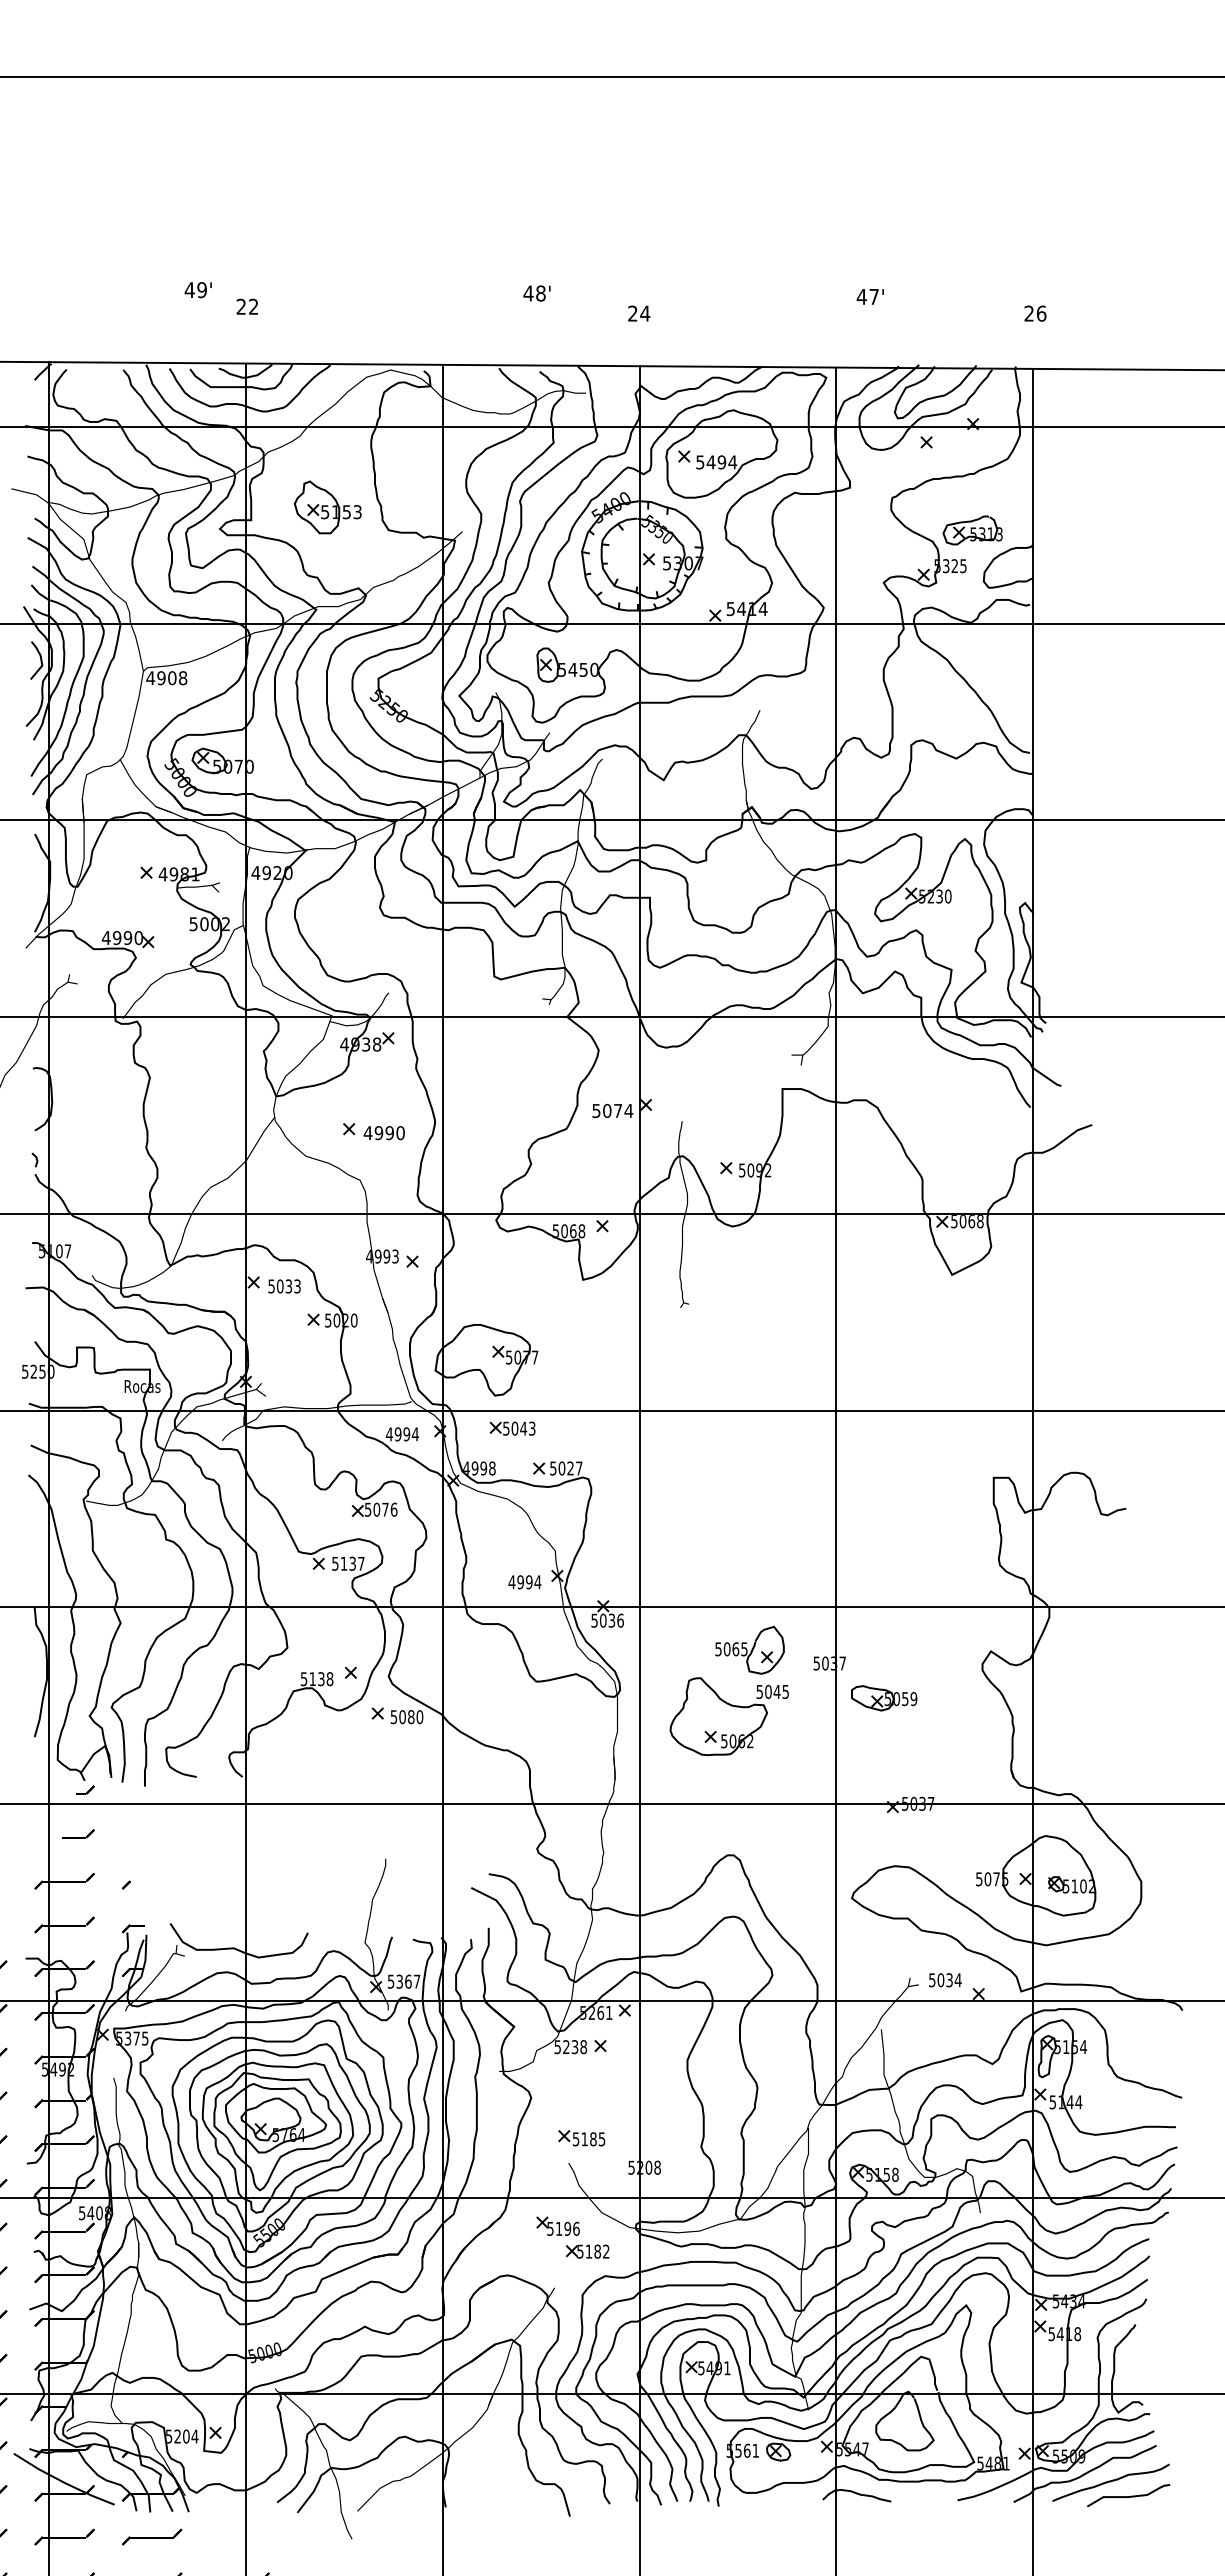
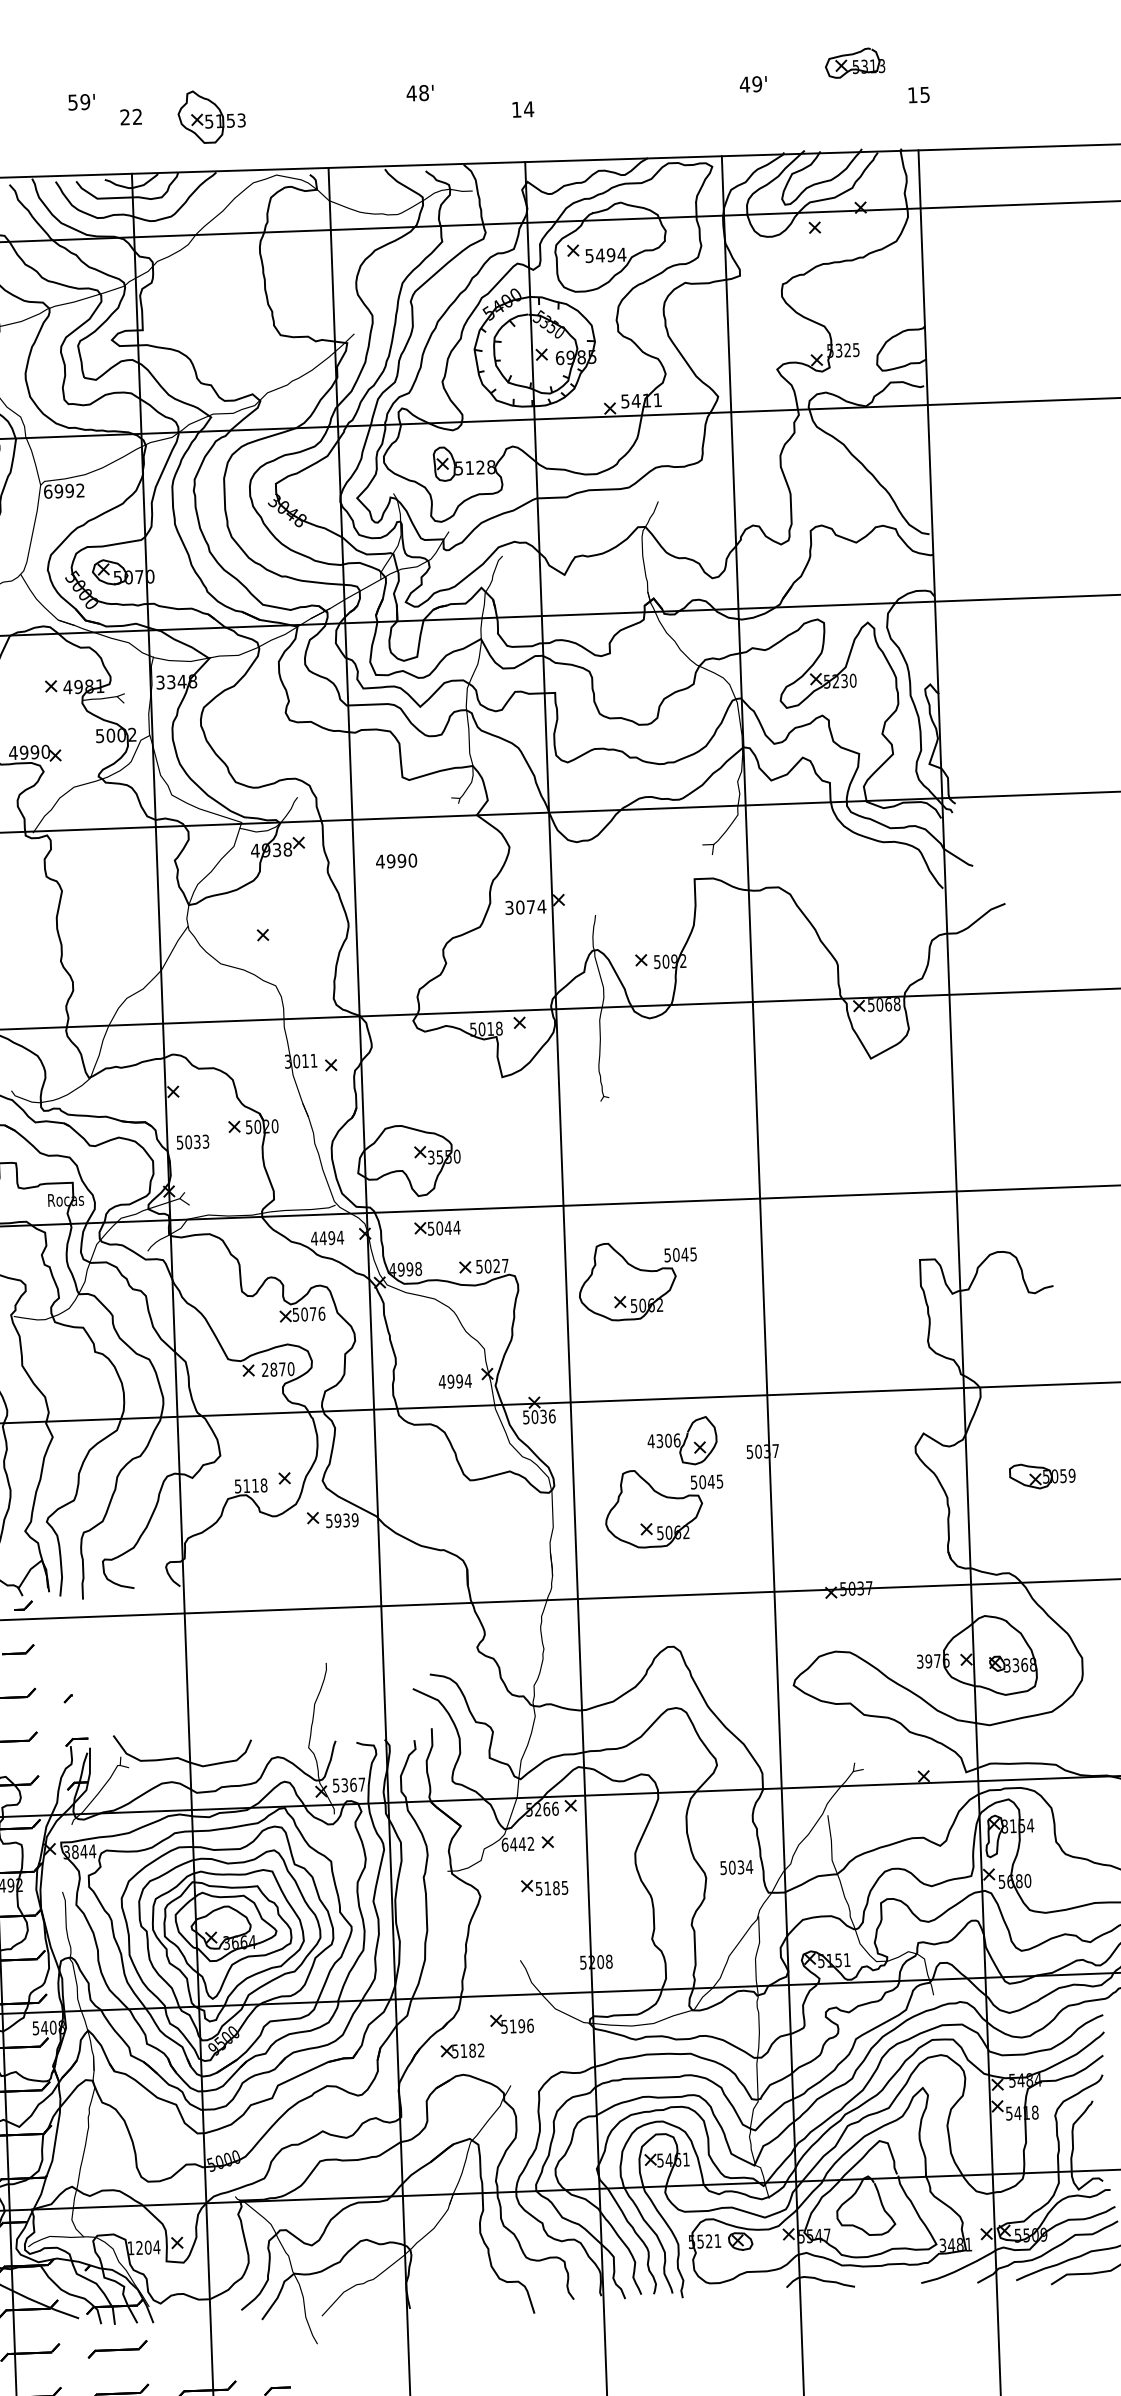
text: (189, 290) -> (72, 102), 49' -> 59'
text: (874, 296) -> (757, 83), 47' -> 49'
text: (632, 313) -> (516, 109), 24 -> 14
text: (1035, 313) -> (919, 94), 26 -> 15
part: (327, 507) -> (211, 116), moved
part: (972, 530) -> (854, 63), moved
text: (683, 563) -> (576, 357), 5307 -> 6985
text: (762, 608) -> (657, 399), 5414 -> 5411
text: (583, 669) -> (480, 467), 5450 -> 5128
text: (166, 678) -> (63, 491), 4908 -> 6992
text: (391, 705) -> (289, 510), 5250 -> 3048
text: (271, 872) -> (176, 681), 4920 -> 3348
text: (596, 1110) -> (509, 907), 5074 -> 3074
text: (383, 1133) -> (395, 861), moved
text: (573, 1231) -> (490, 1029), 5068 -> 5018
text: (382, 1256) -> (301, 1061), 4993 -> 3011
text: (284, 1286) -> (192, 1142), moved
text: (522, 1357) -> (444, 1156), 5077 -> 3550
text: (531, 1428) -> (456, 1227), 5043 -> 5044
text: (397, 1434) -> (322, 1238), 4994 -> 4494
part: (710, 1488) -> (637, 1281), added
text: (348, 1563) -> (278, 1369), 5137 -> 2870
text: (731, 1649) -> (664, 1441), 5065 -> 4306
text: (321, 1679) -> (255, 1486), 5138 -> 5118
part: (884, 1698) -> (1042, 1476), moved
text: (411, 1717) -> (346, 1520), 5080 -> 5939
text: (992, 1879) -> (933, 1661), 5075 -> 3976
text: (1079, 1886) -> (1020, 1665), 5102 -> 3368
text: (945, 1980) -> (736, 1867), moved
text: (609, 2012) -> (555, 1808), 5261 -> 5266
text: (132, 2038) -> (79, 1851), 5375 -> 3844
text: (570, 2047) -> (517, 1844), 5238 -> 6442
text: (1057, 2047) -> (1004, 1826), 5154 -> 8154
text: (1070, 2102) -> (1019, 1881), 5144 -> 5680
text: (280, 2134) -> (231, 1942), 5764 -> 3664
part: (581, 2138) -> (544, 1887), moved
text: (895, 2174) -> (847, 1959), 5158 -> 5151
text: (258, 2240) -> (213, 2049), 5500 -> 9500
part: (587, 2251) -> (462, 2050), moved
text: (1073, 2301) -> (1029, 2080), 5434 -> 5484
text: (718, 2368) -> (677, 2160), 5491 -> 5461
text: (169, 2436) -> (131, 2248), 5204 -> 1204
text: (746, 2450) -> (708, 2241), 5561 -> 5521
text: (980, 2462) -> (942, 2244), 5481 -> 3481

